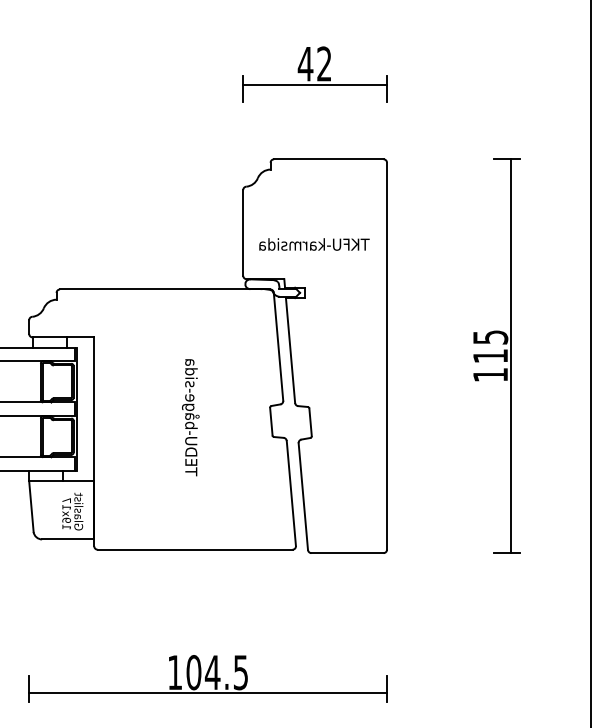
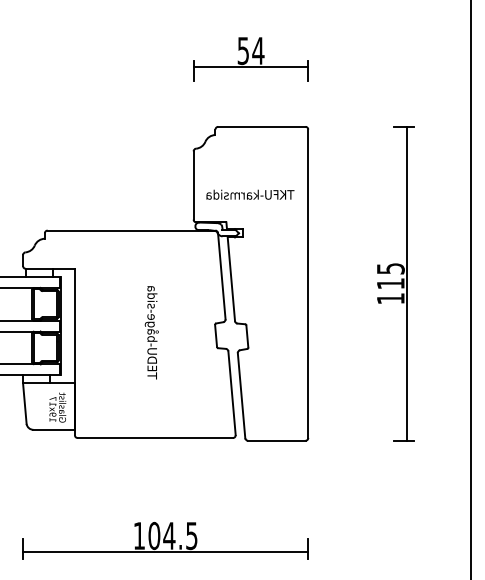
text: (314, 63) -> (250, 50), 42 -> 54

